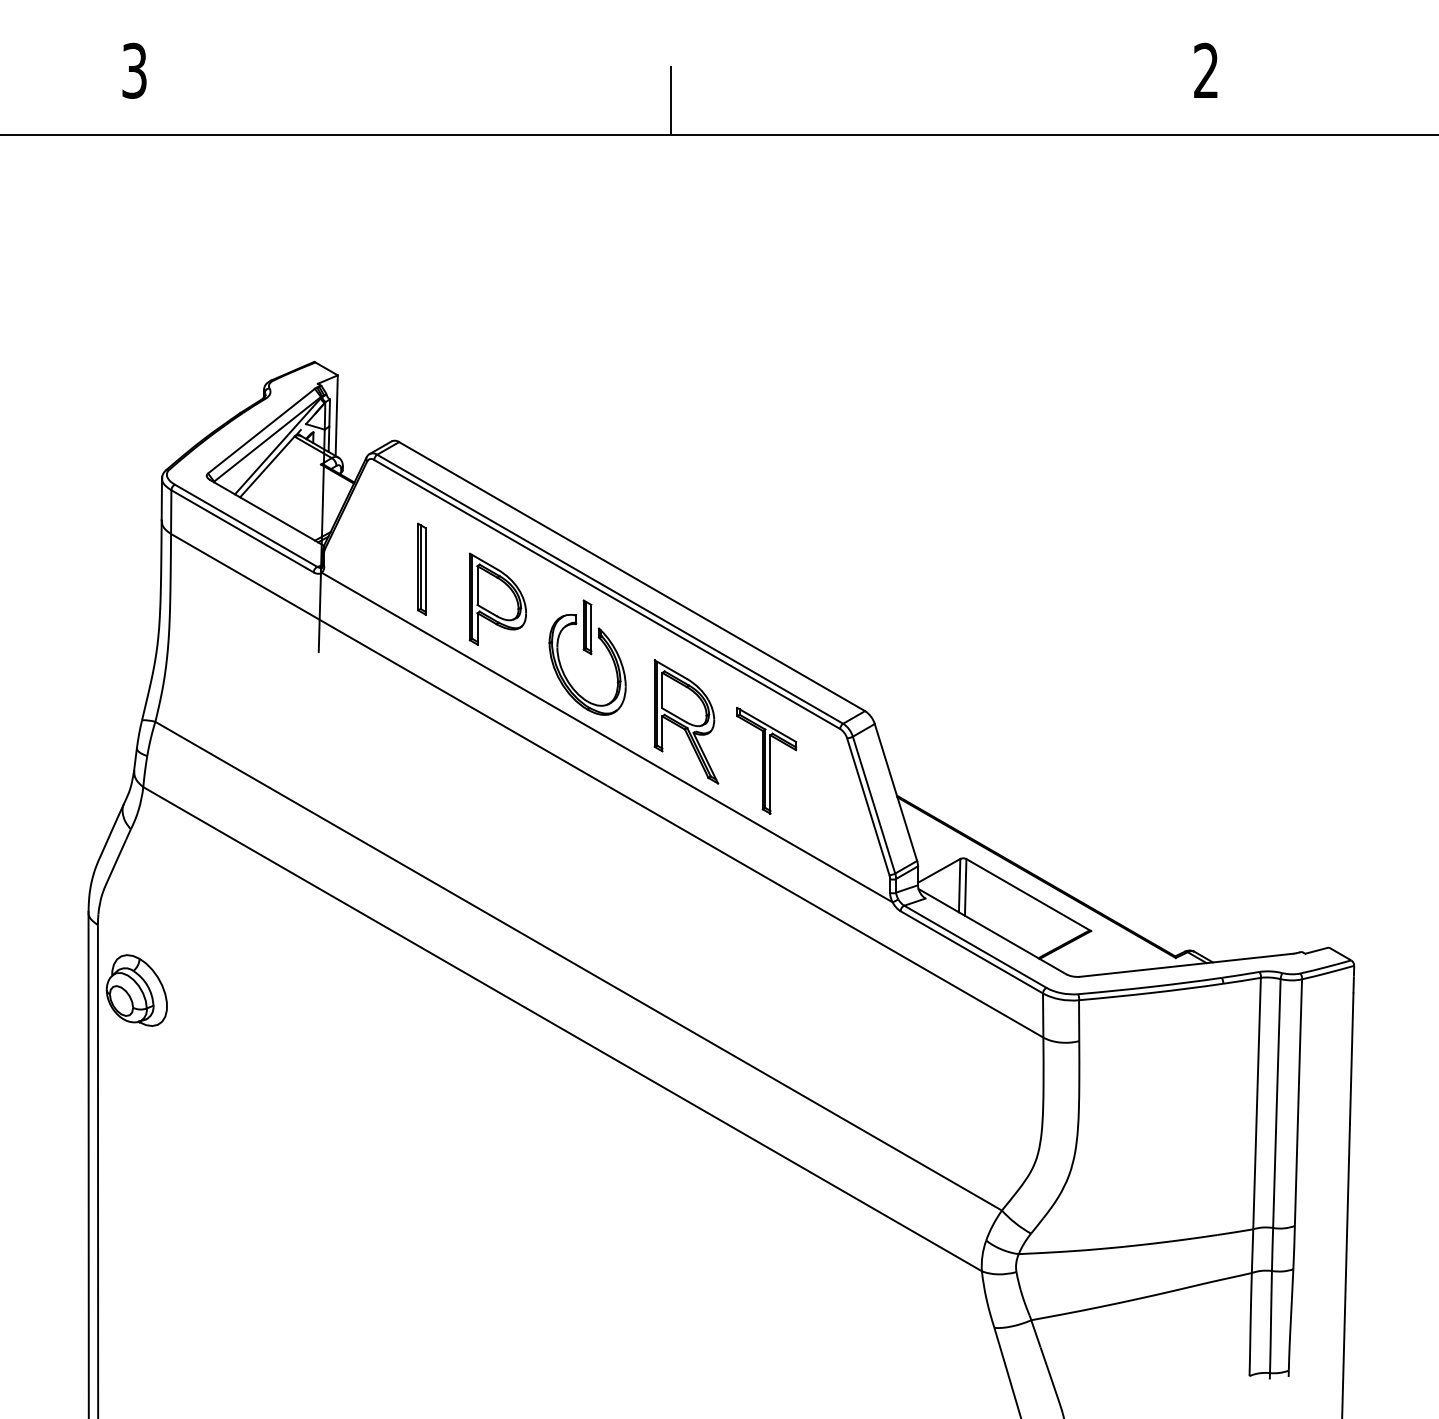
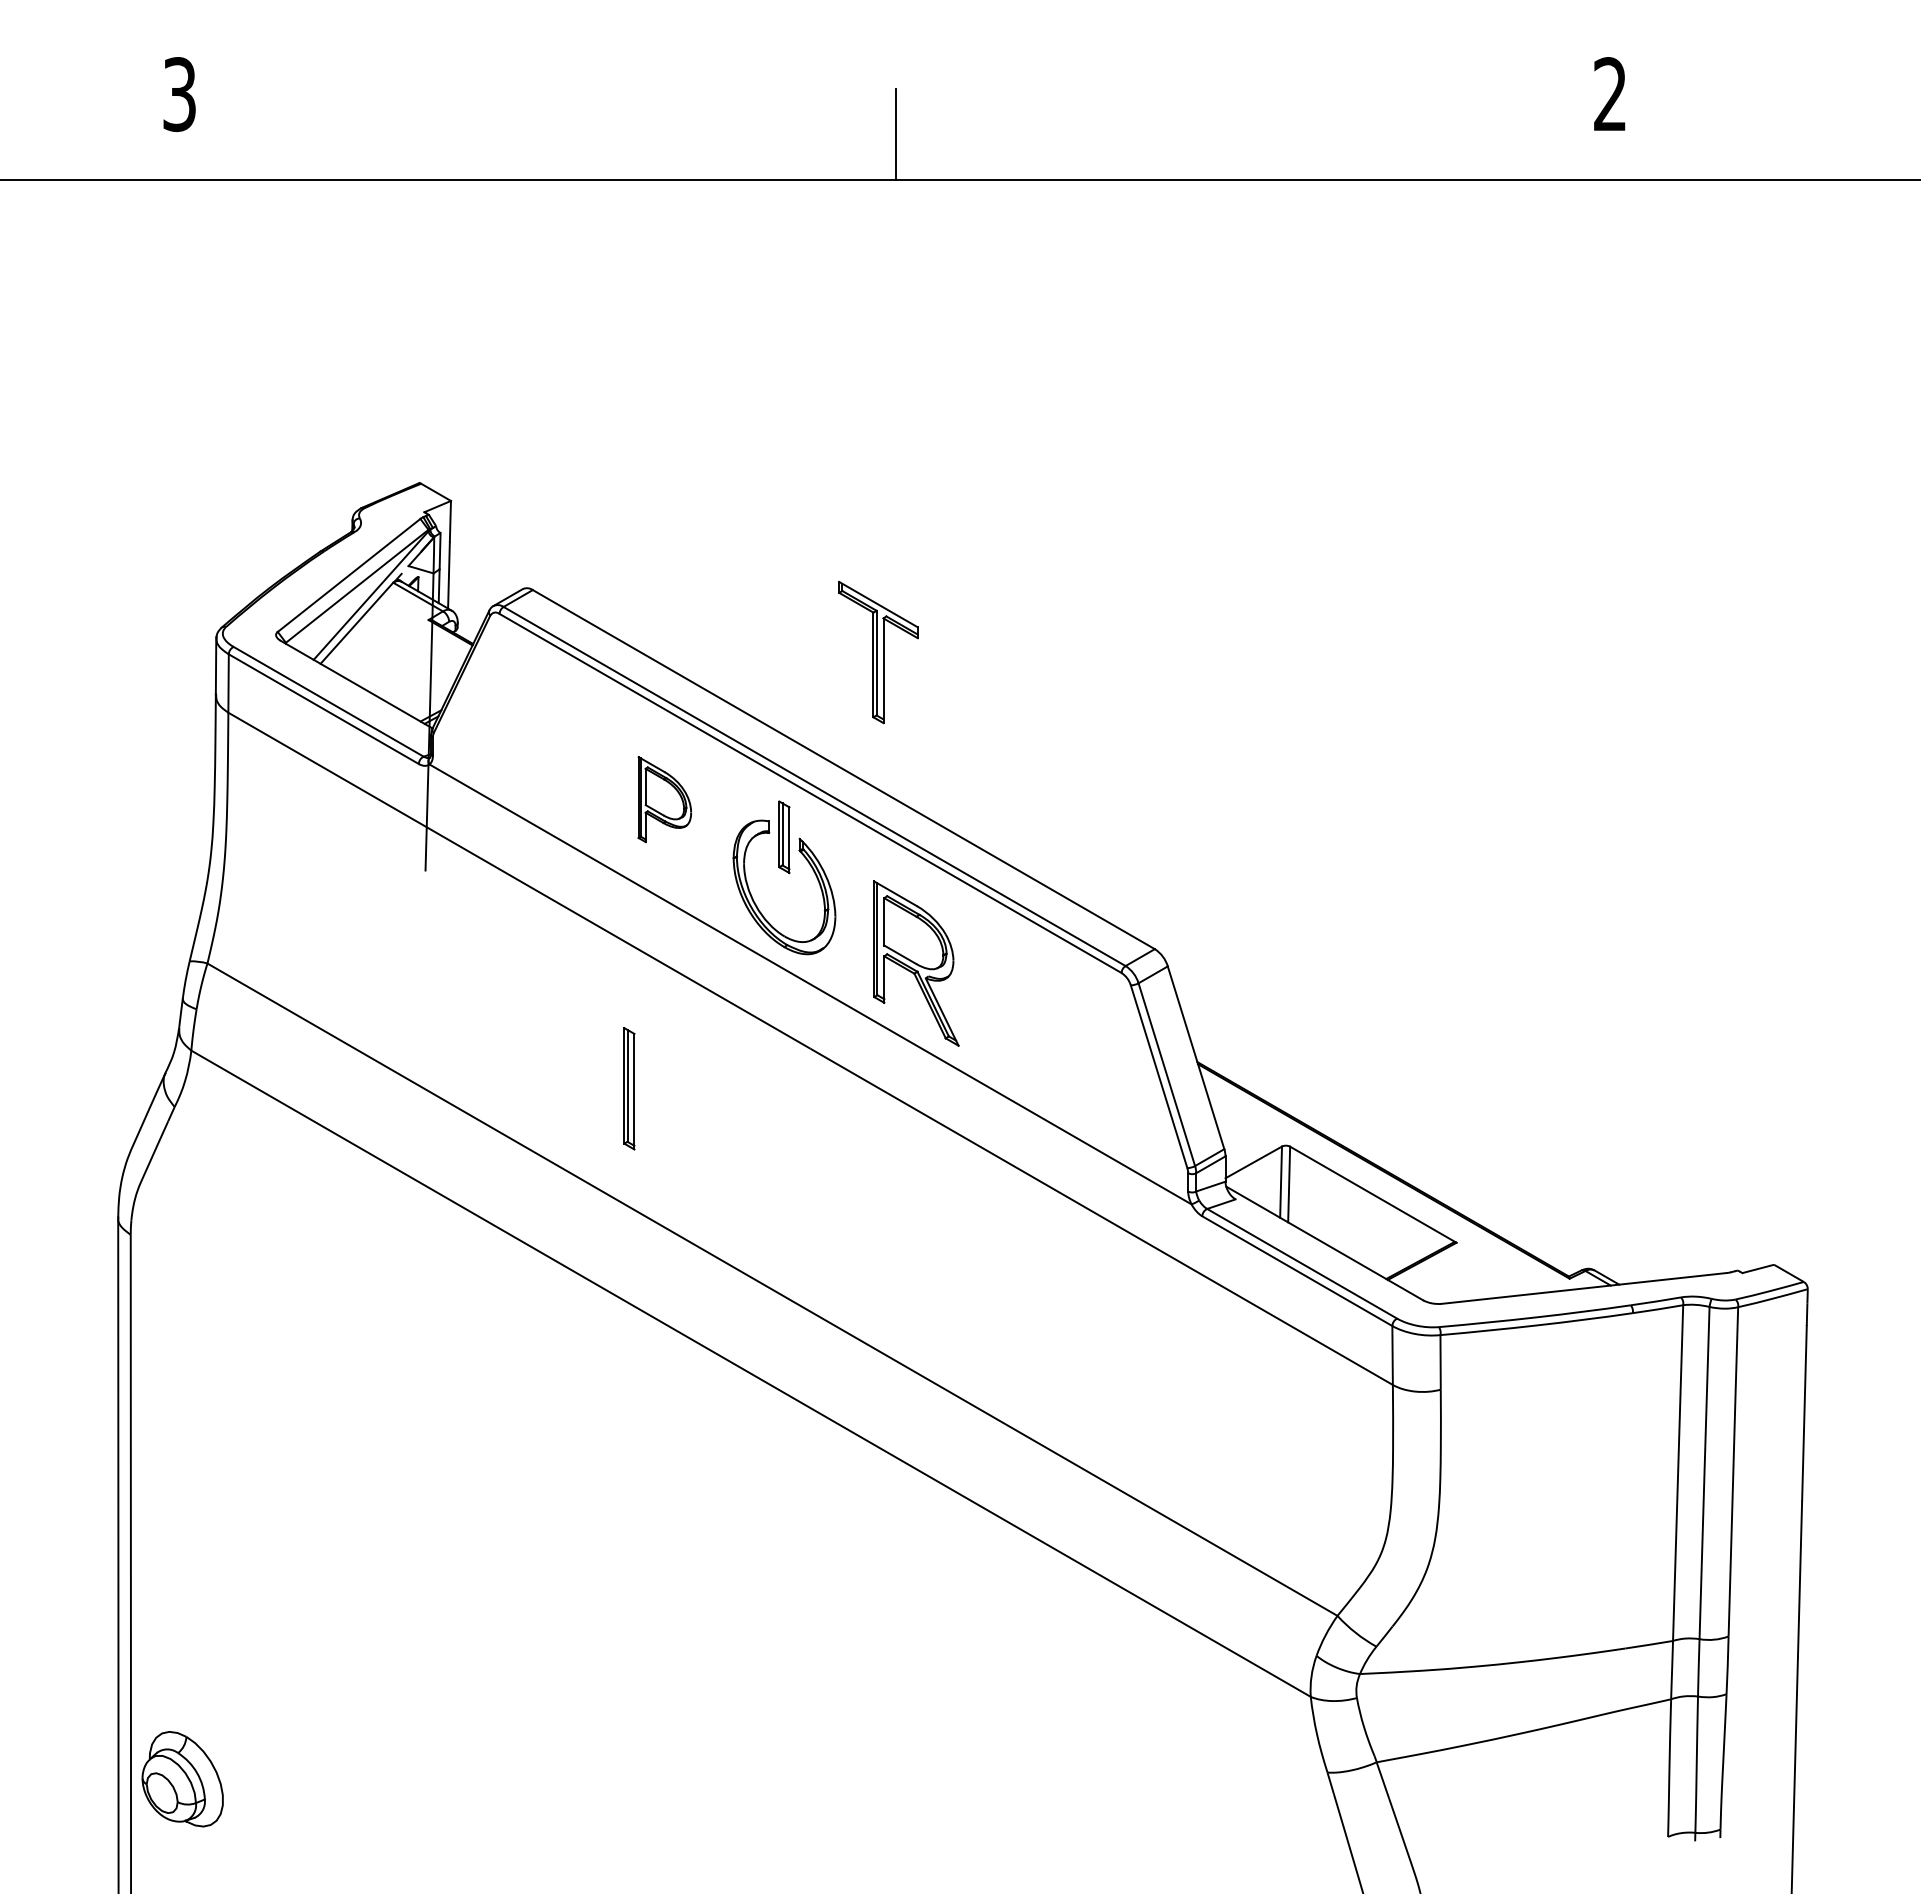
part: (422, 569) -> (629, 1088), moved
part: (497, 599) -> (664, 799), size x0.7
part: (766, 760) -> (878, 652), moved
part: (136, 990) -> (182, 1779), moved

